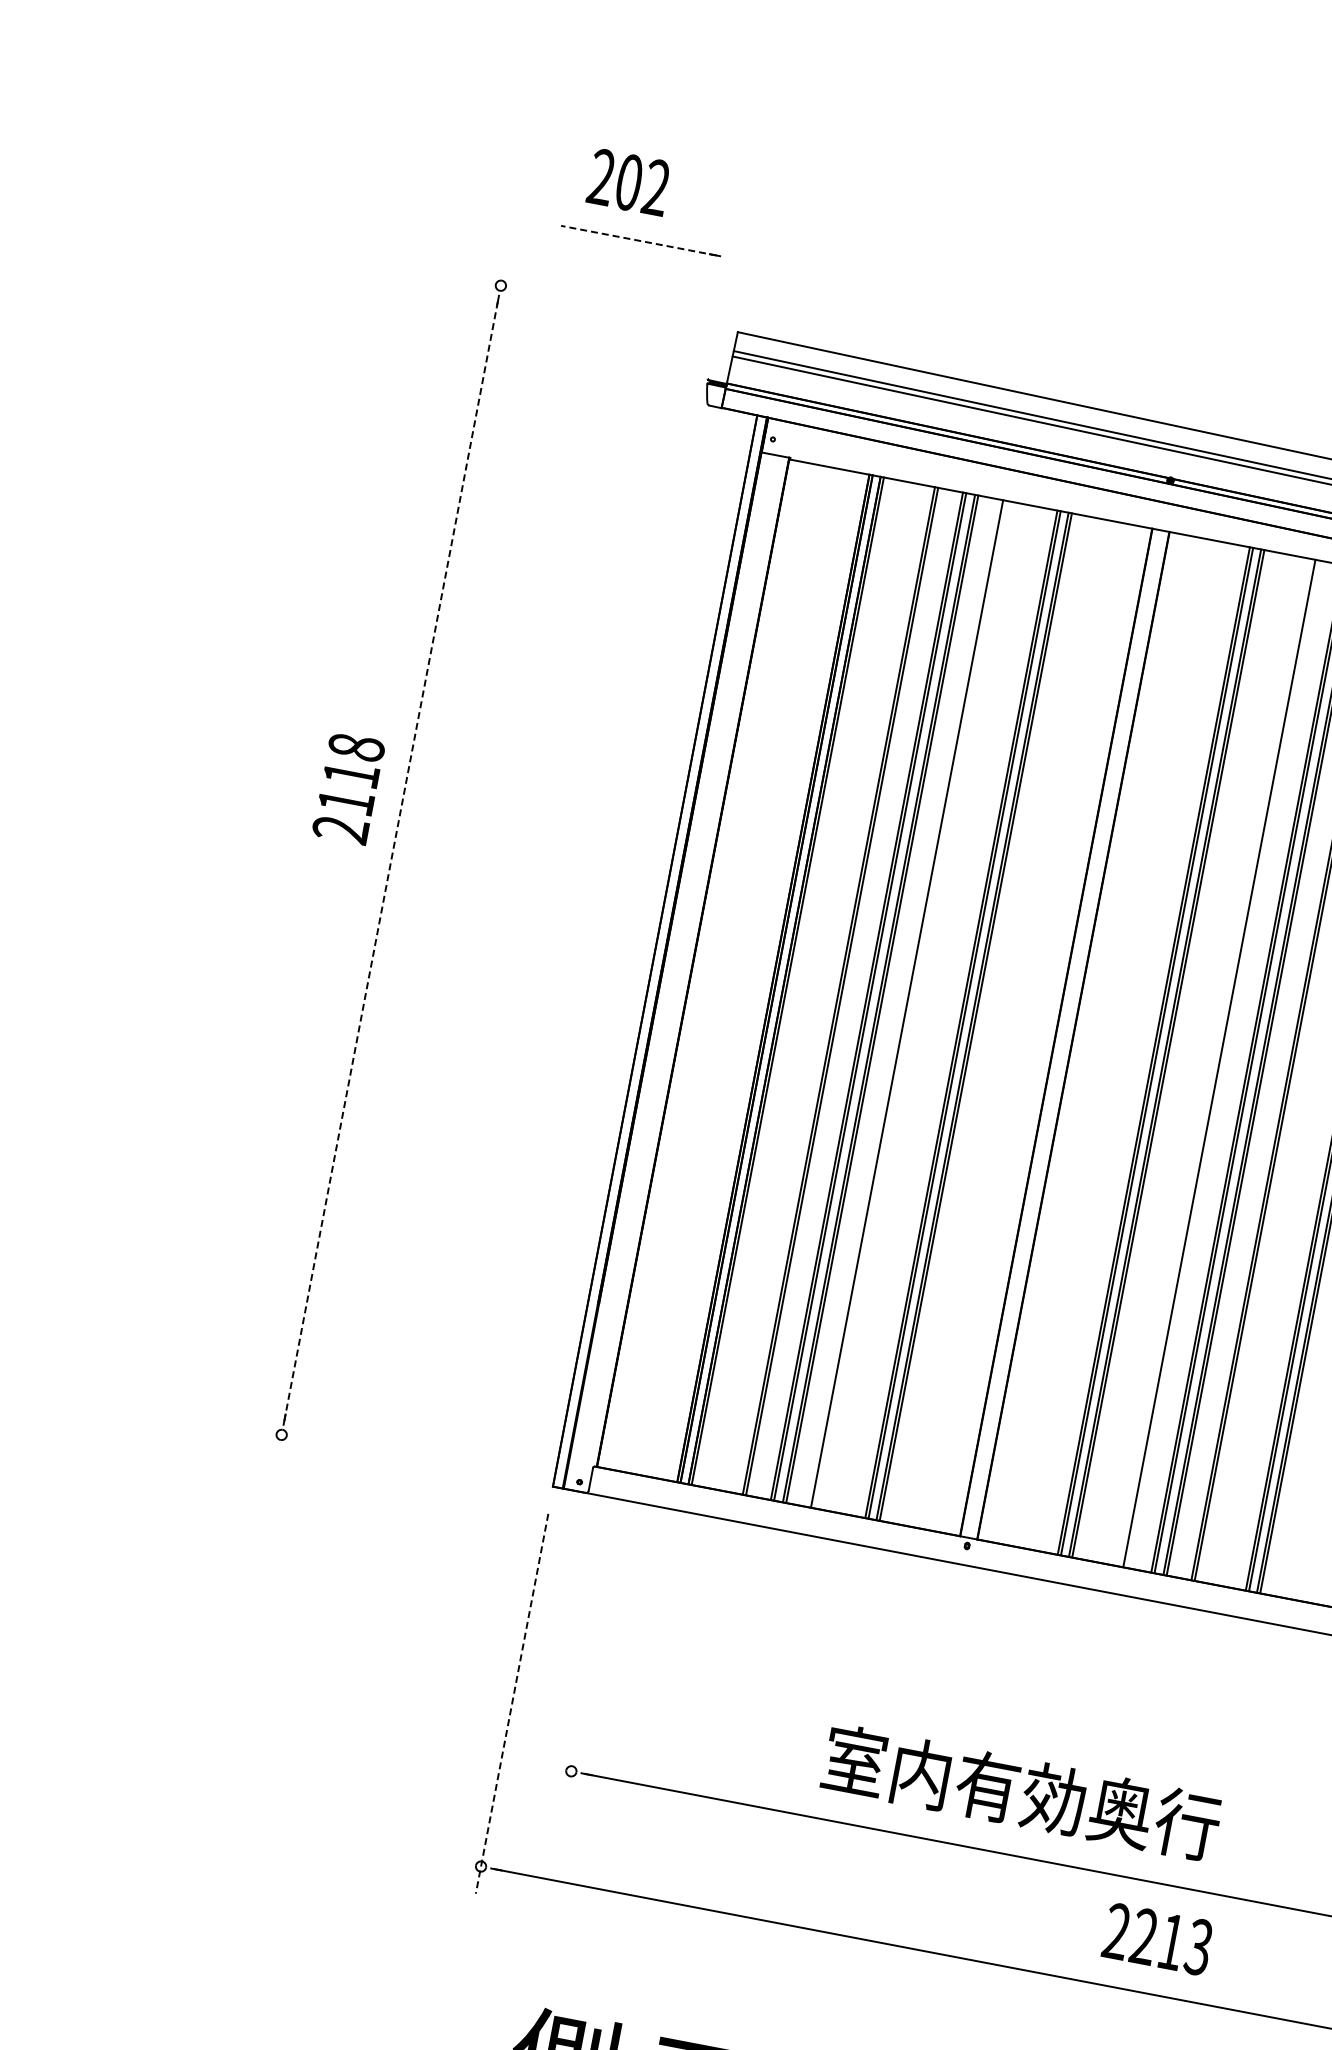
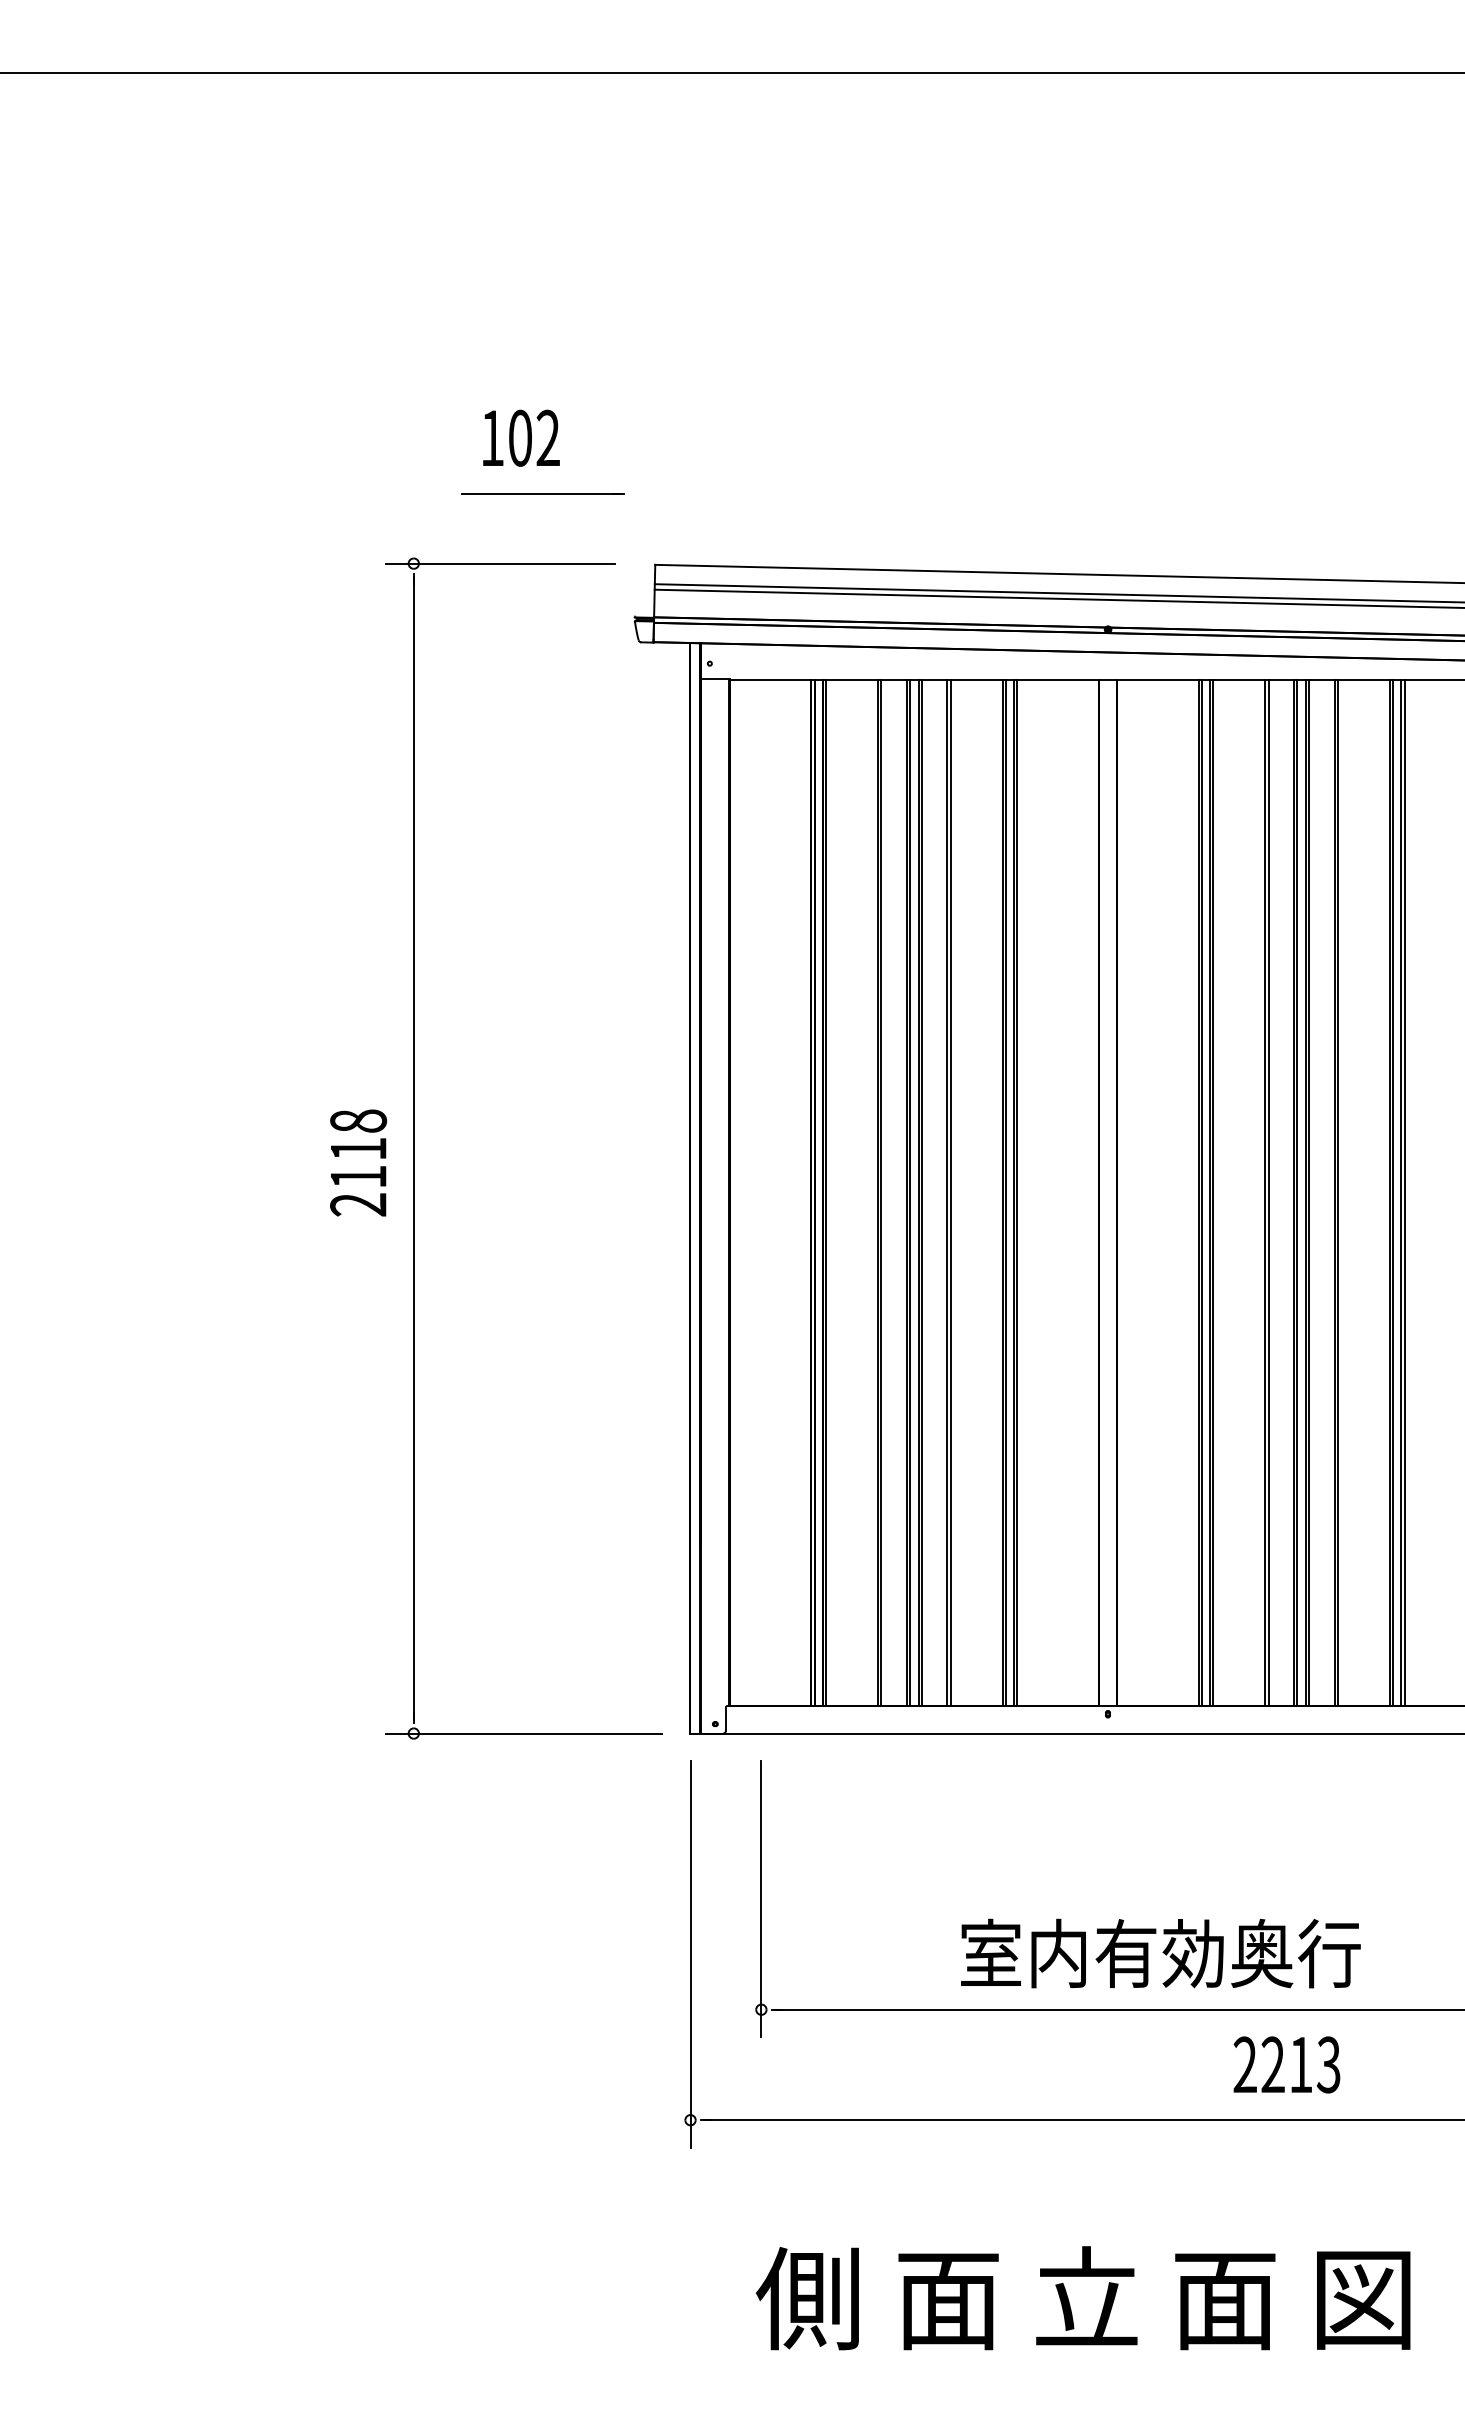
text: (601, 176) -> (492, 437), 202 -> 102
line: (638, 240) -> (540, 493), dashed -> solid
line: (586, 301) -> (500, 563), added
text: (348, 787) -> (358, 1162), moved
line: (391, 860) -> (413, 1148), dashed -> solid
line: (910, 1003) -> (950, 1192), added
line: (1222, 1063) -> (1268, 1192), added
line: (390, 1455) -> (524, 1733), added
line: (592, 1663) -> (761, 1899), added
line: (511, 1704) -> (690, 1955), dashed -> solid
text: (1021, 1792) -> (1160, 1953), moved
text: (1157, 1938) -> (1286, 2064), moved

